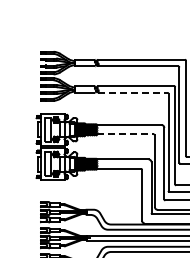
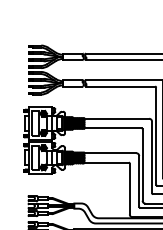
line: (132, 92) -> (120, 86), dashed -> solid
line: (125, 134) -> (113, 128), dashed -> solid

